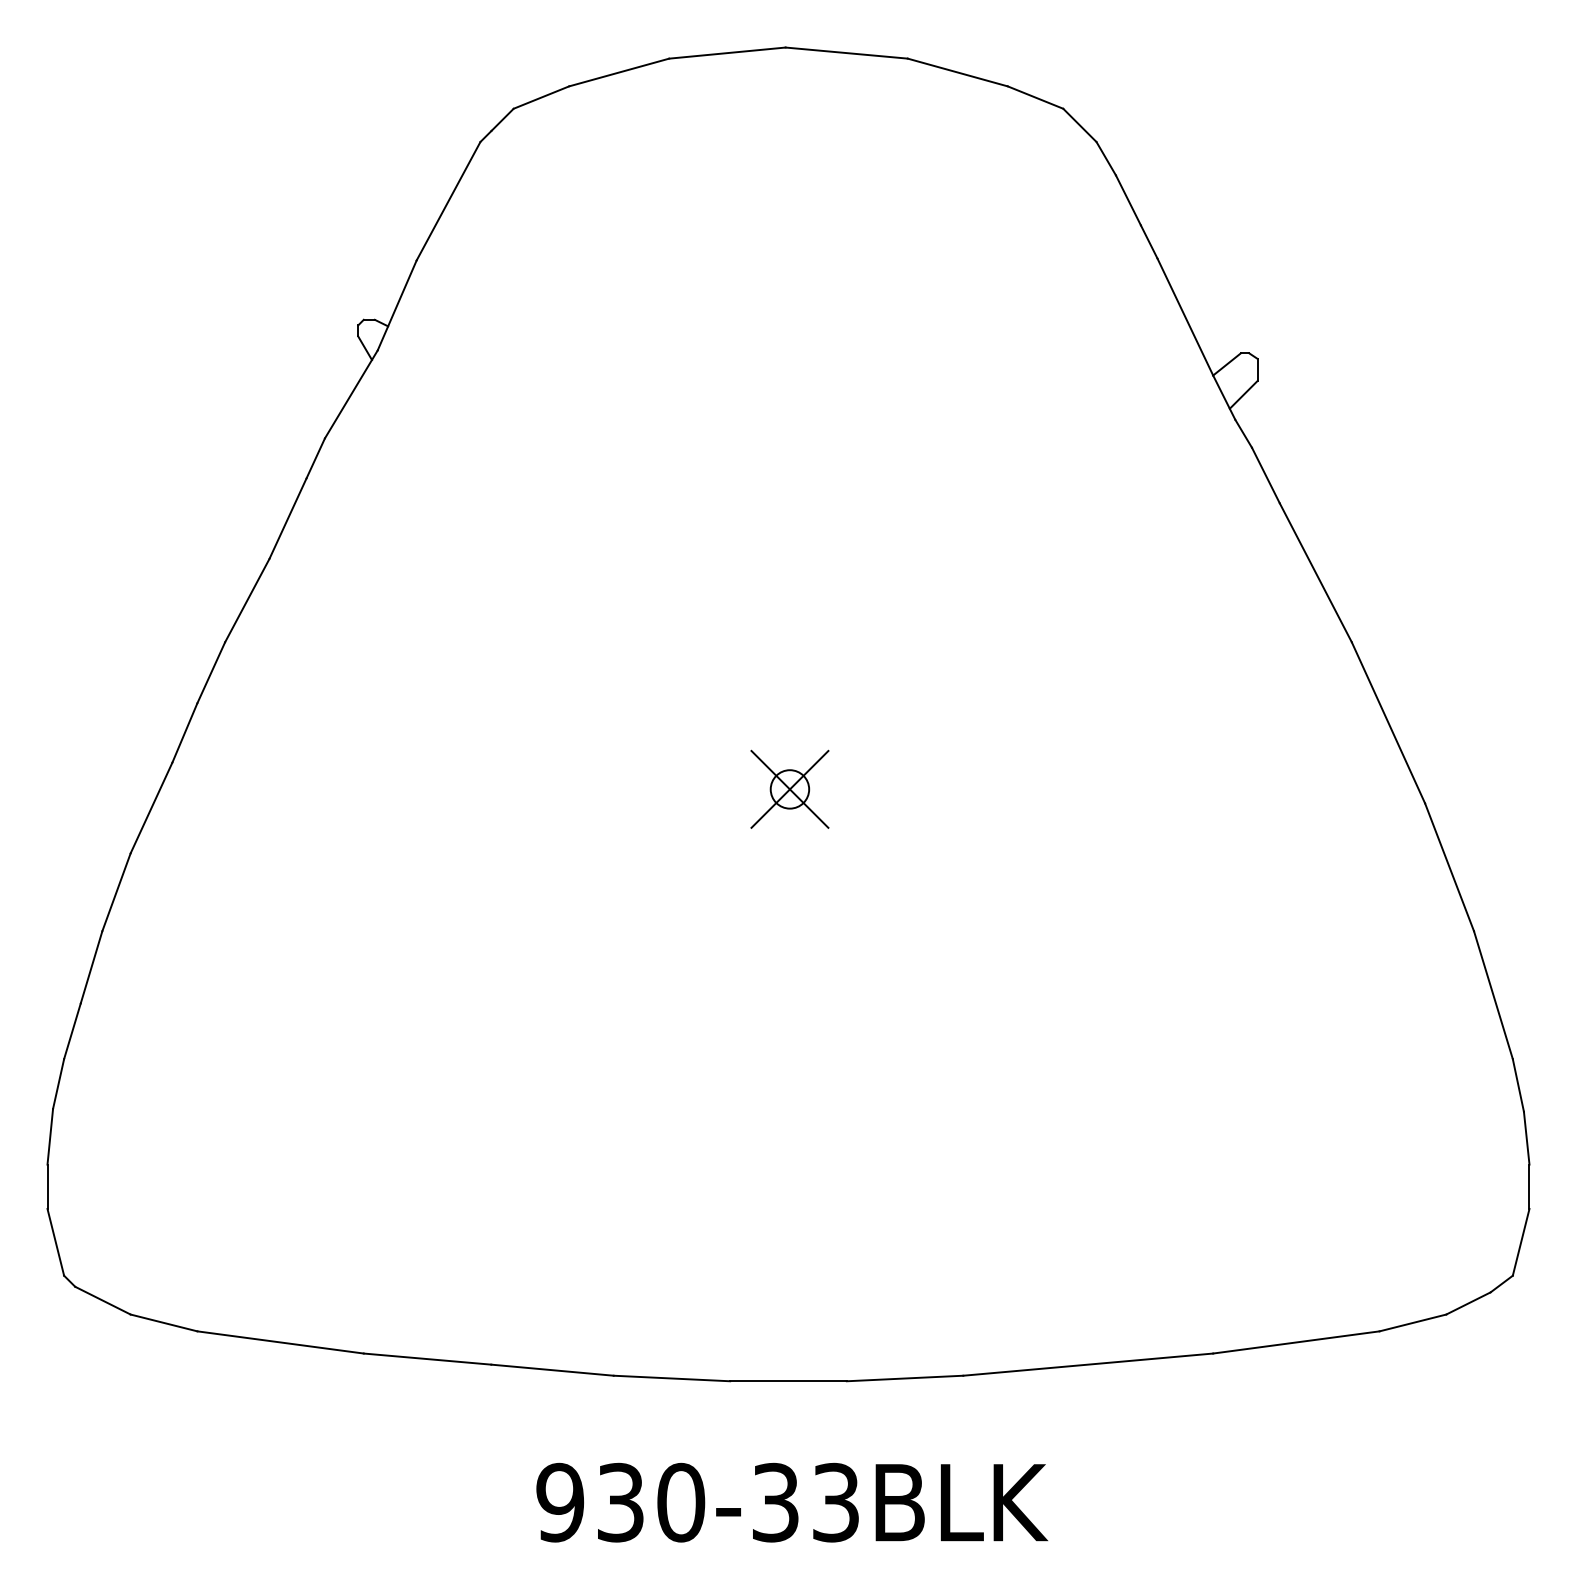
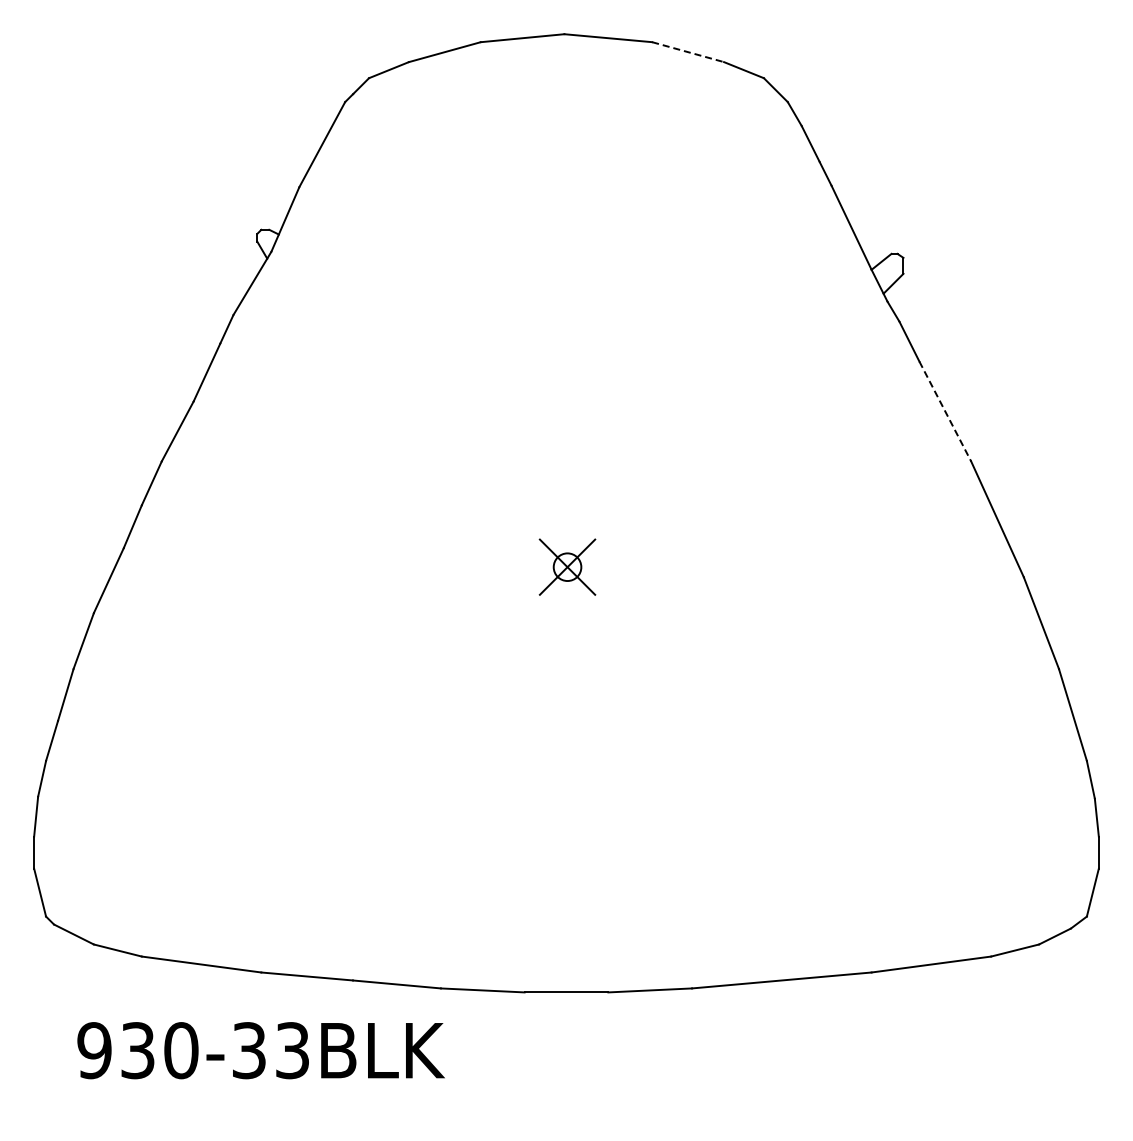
line: (958, 72) -> (688, 52), solid -> dashed
line: (1316, 572) -> (945, 411), solid -> dashed
text: (791, 1502) -> (260, 1050), moved

